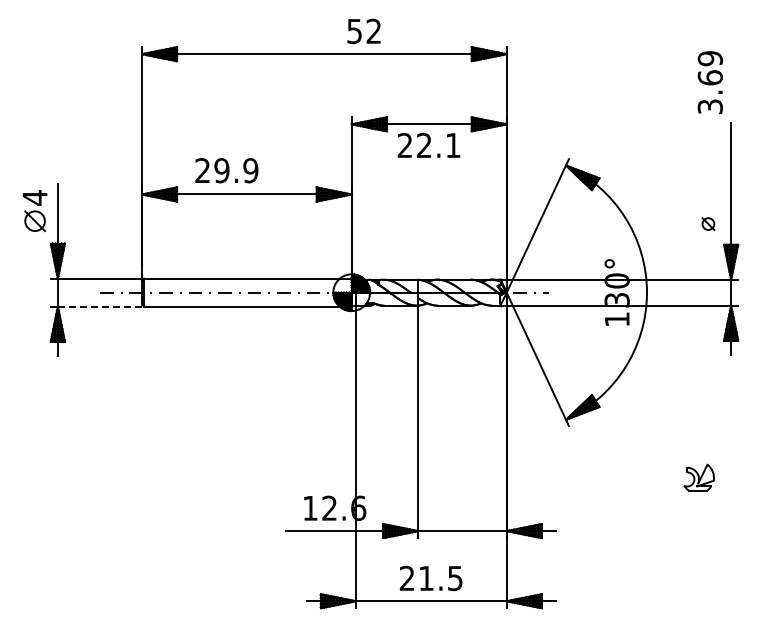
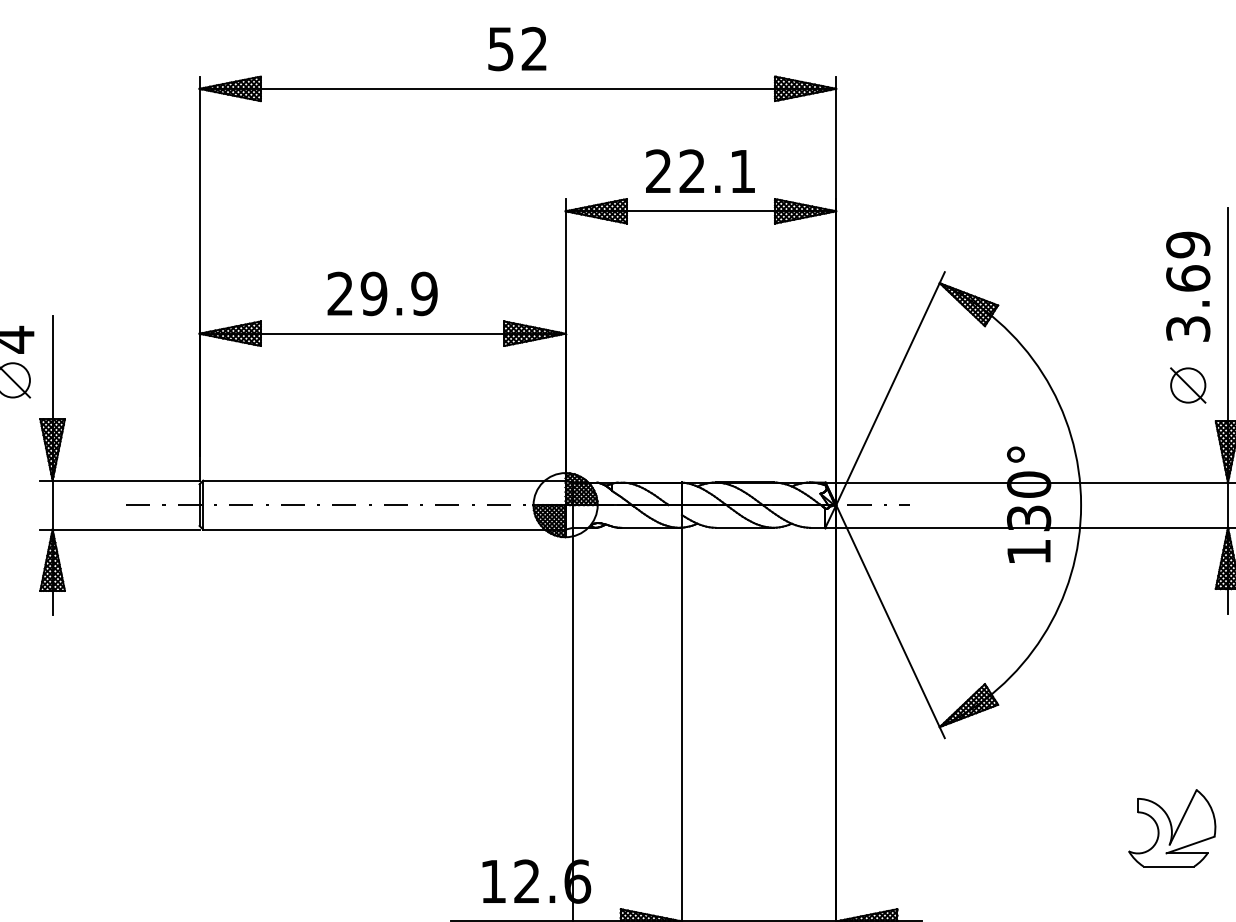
text: (363, 31) -> (516, 49), moved
text: (709, 82) -> (1186, 286), moved
text: (428, 144) -> (699, 169), moved
text: (226, 170) -> (381, 293), moved
part: (708, 223) -> (1188, 384), size x1.67
line: (99, 306) -> (125, 529), dashed -> solid
part: (698, 477) -> (1171, 827), size x1.67

